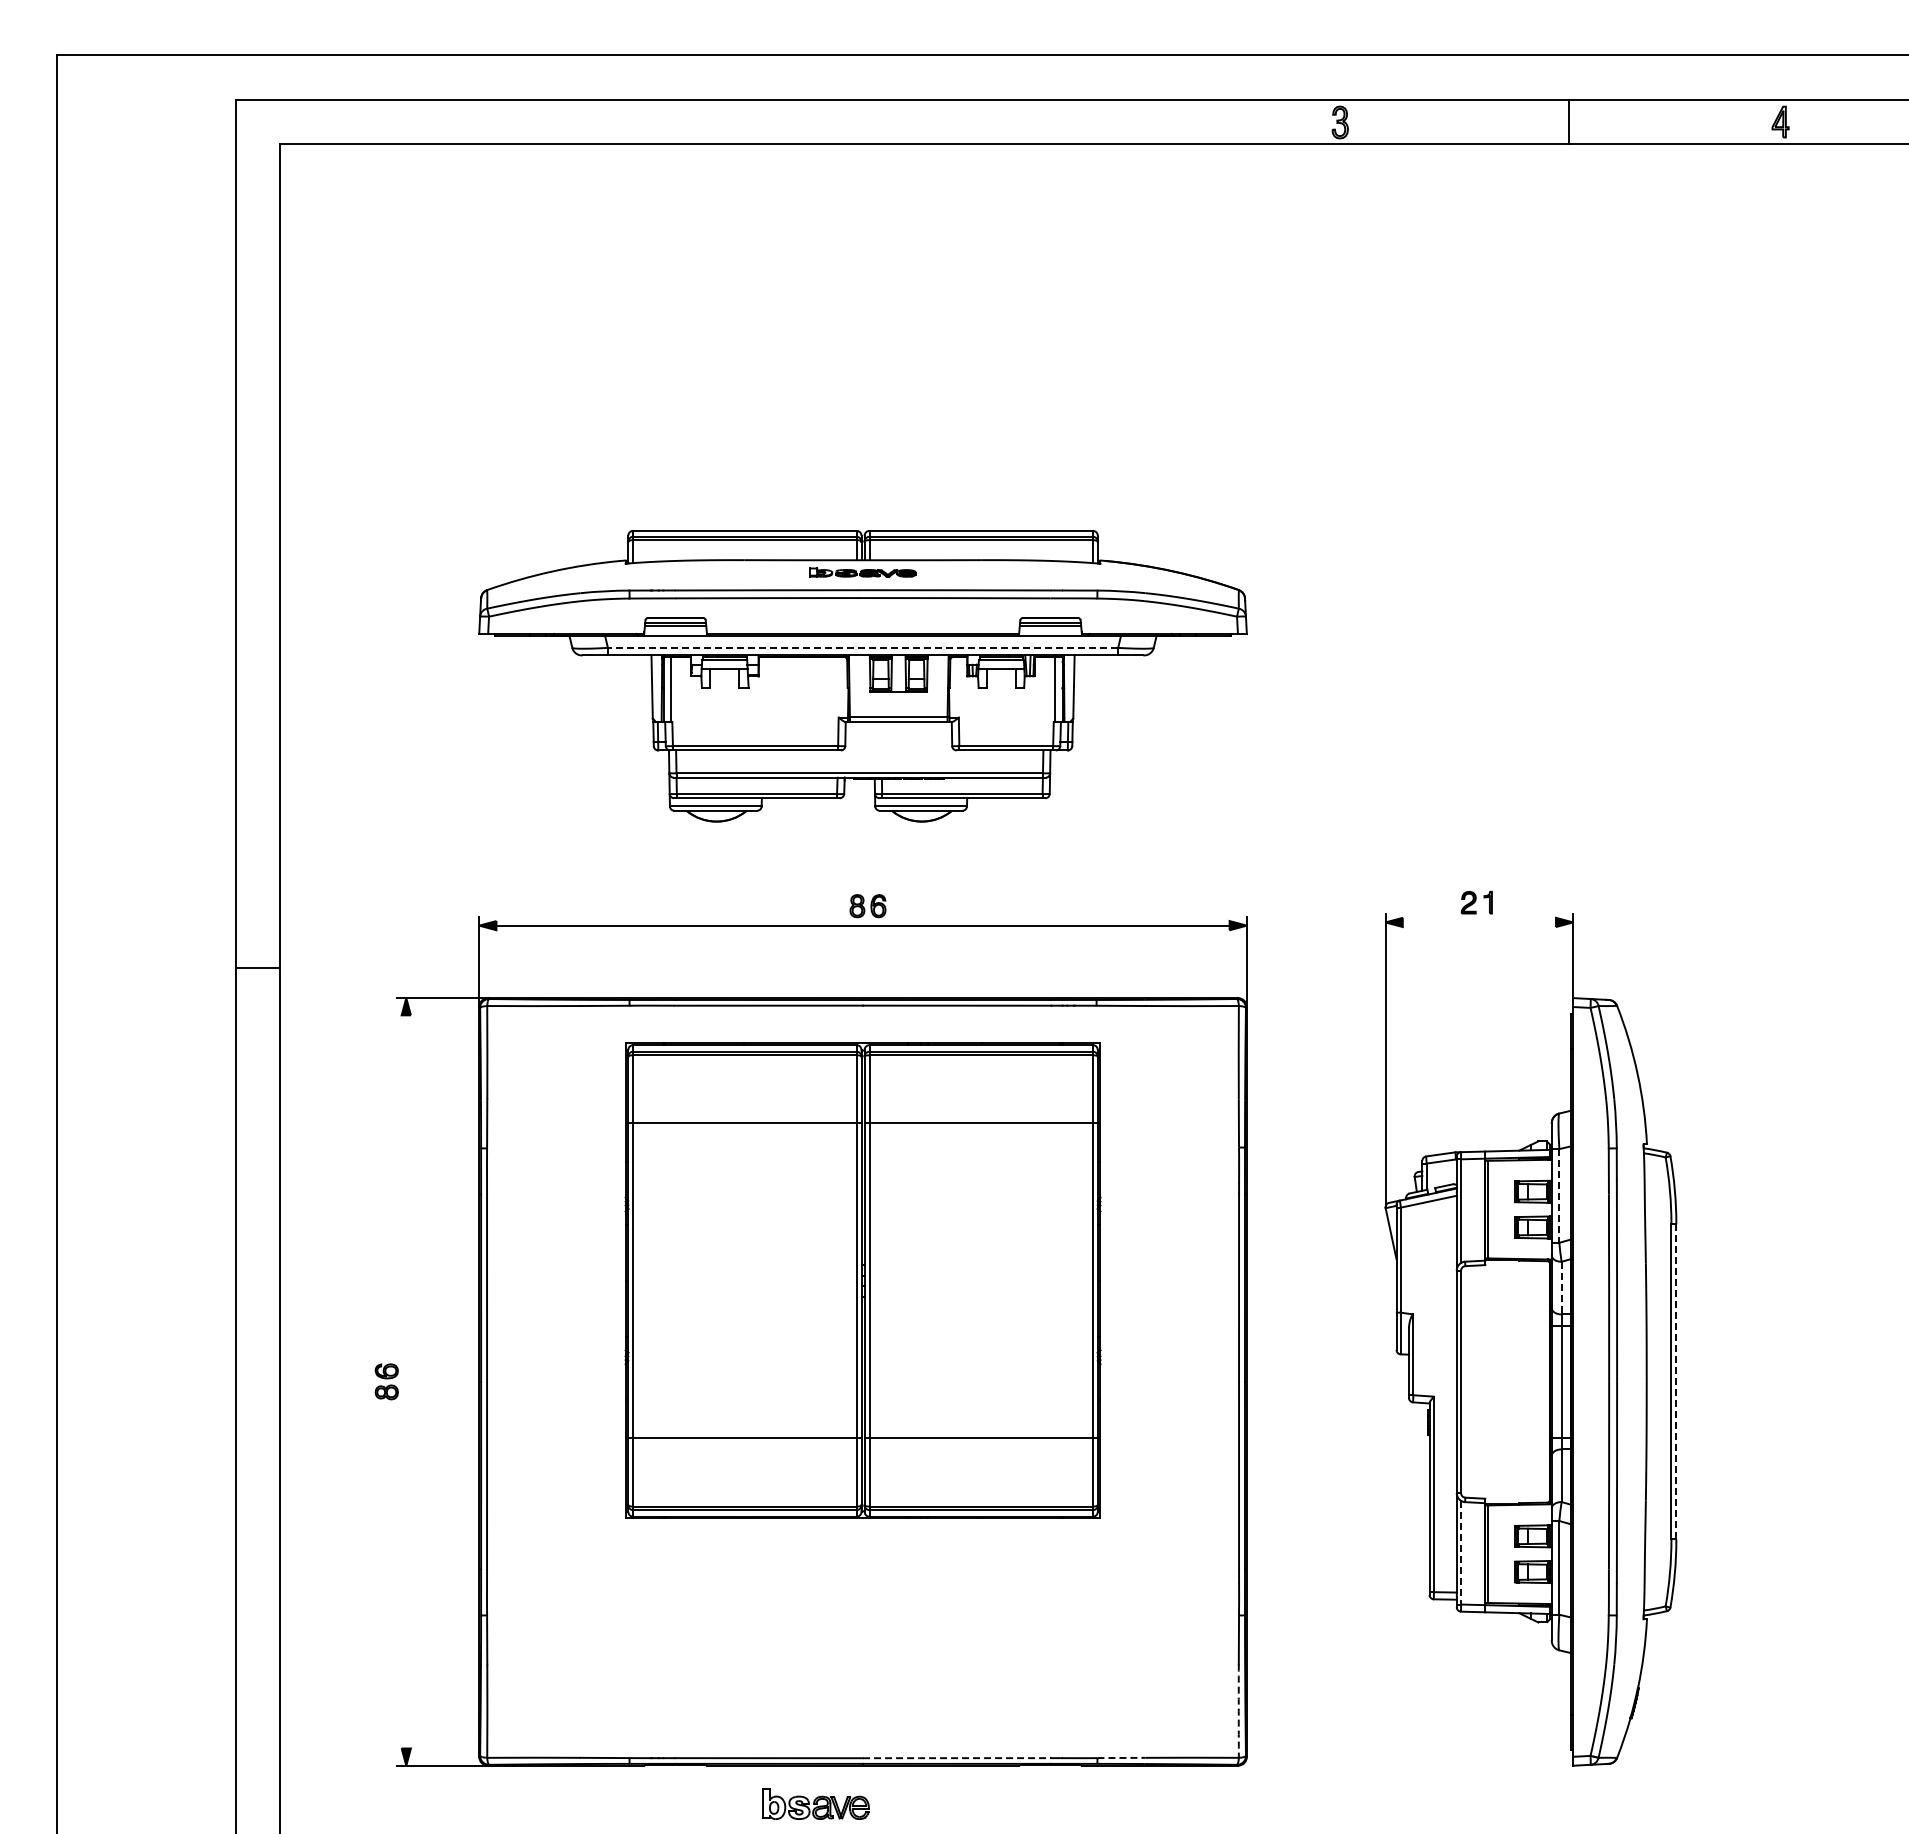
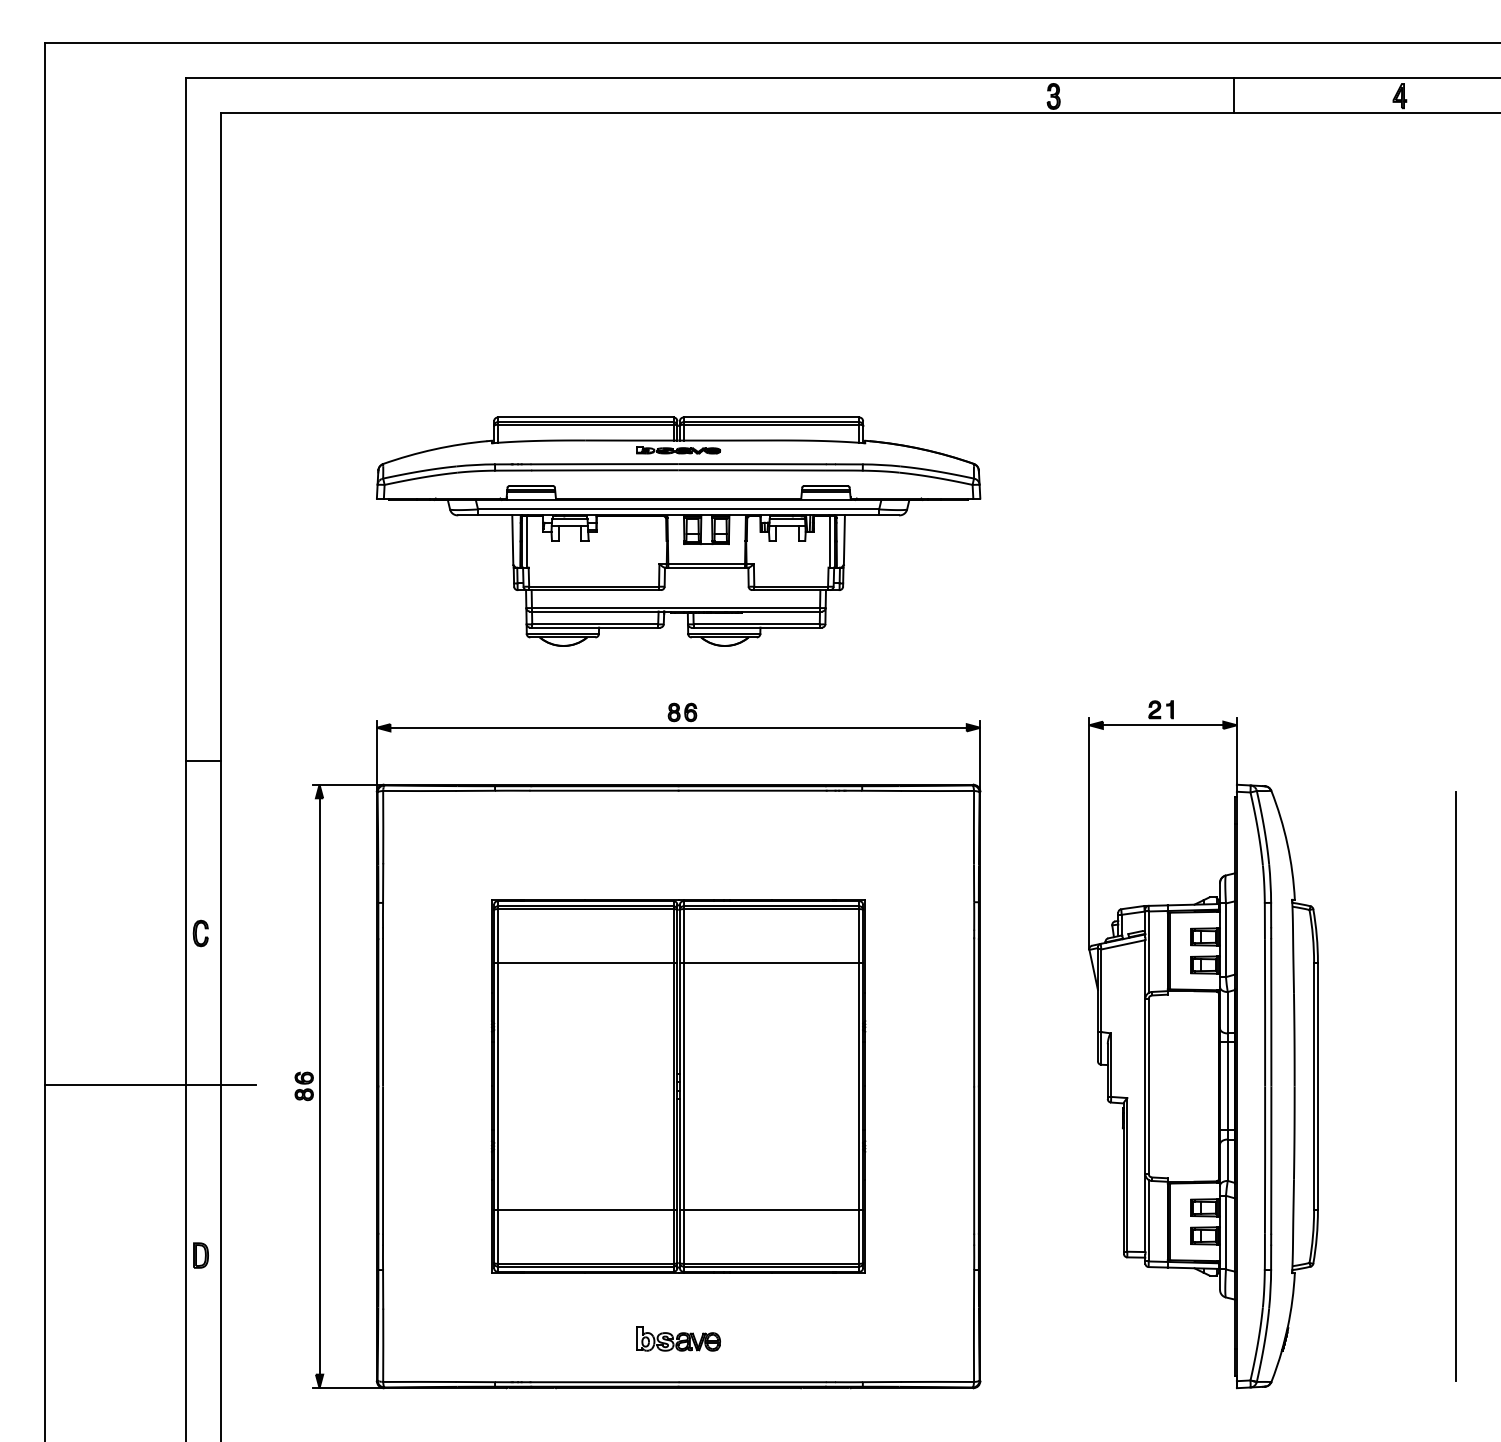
line: (862, 647) -> (678, 509), dashed -> solid
line: (1478, 922) -> (1162, 725), added
part: (255, 1187) -> (201, 933), added
line: (1559, 1195) -> (1226, 939), dashed -> solid
part: (862, 1280) -> (678, 1086), moved
line: (1561, 1288) -> (1227, 1013), dashed -> solid
line: (191, 1380) -> (150, 1085), added
line: (406, 1381) -> (319, 1086), added
line: (1676, 1381) -> (1318, 1086), dashed -> solid
line: (1851, 1381) -> (1455, 1086), added
line: (1461, 1552) -> (1149, 1220), dashed -> solid
part: (255, 1596) -> (201, 1255), added
arc: (1238, 1711) -> (973, 1345), dashed -> solid
line: (1122, 1757) -> (882, 1381), dashed -> solid
line: (957, 1758) -> (752, 1382), dashed -> solid
part: (815, 1803) -> (678, 1338), moved

